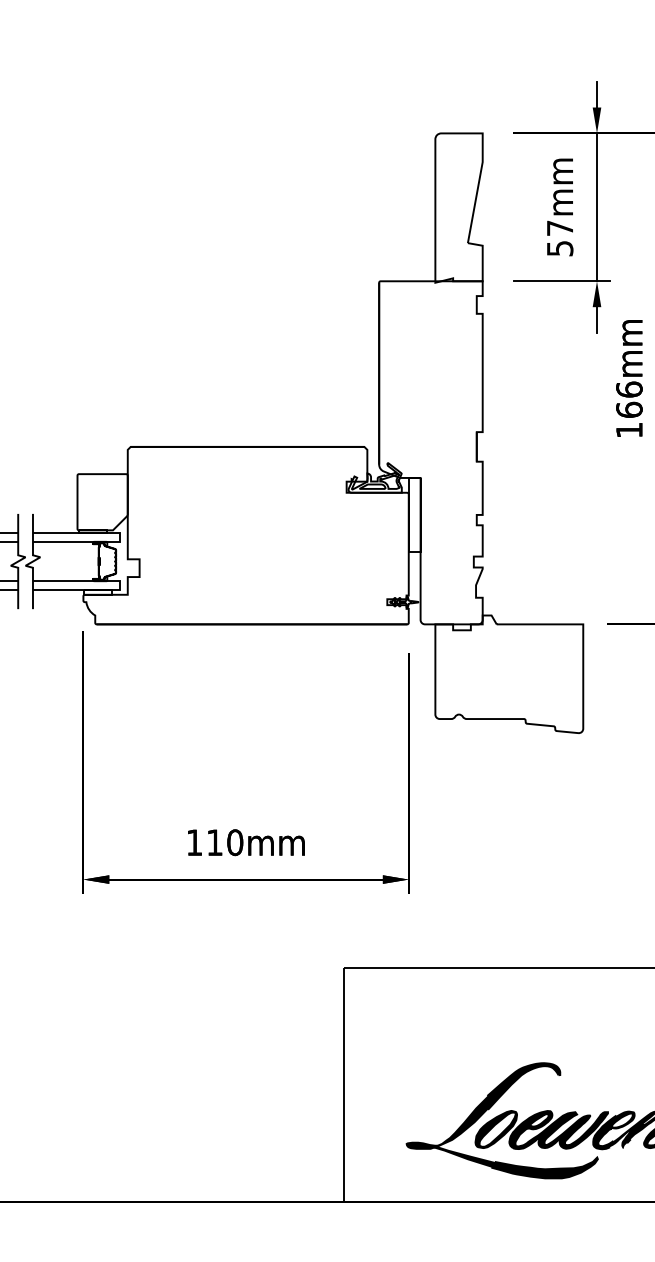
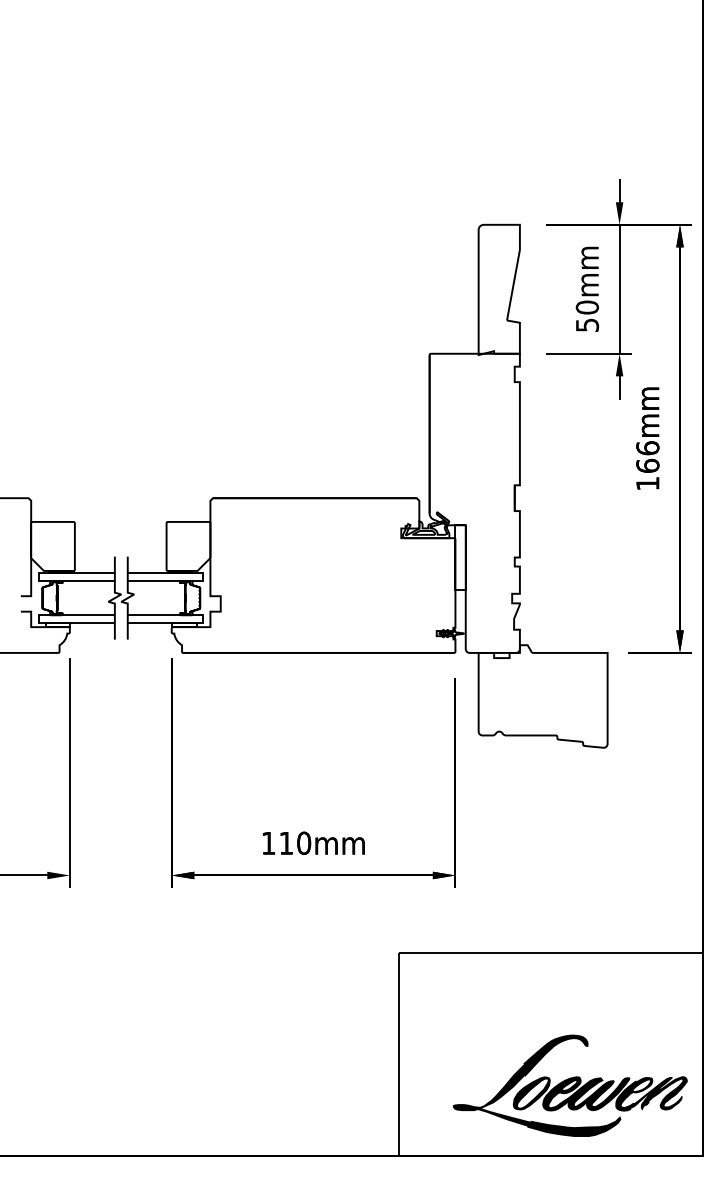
text: (560, 228) -> (587, 307), 57mm -> 50mm

